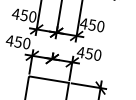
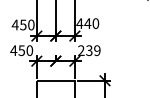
text: (92, 24) -> (87, 23), 450 -> 440
text: (88, 53) -> (88, 50), 450 -> 239

